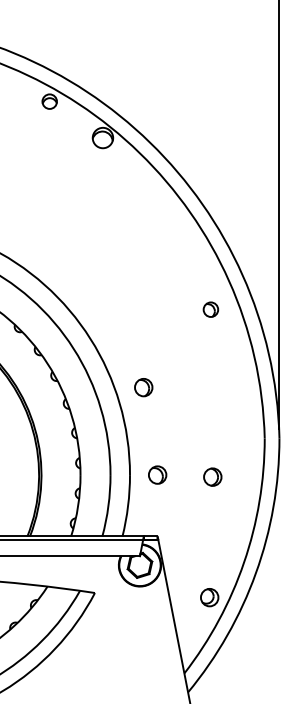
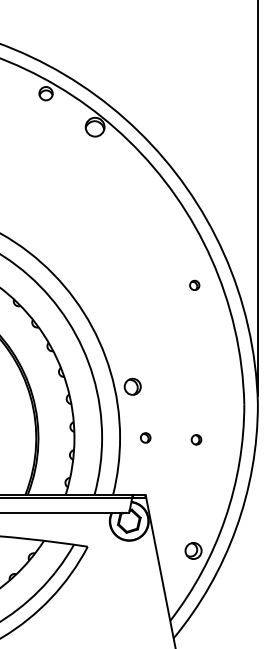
part: (210, 309) -> (194, 285), size x0.7
part: (143, 387) -> (132, 386), moved
part: (157, 474) -> (145, 437), size x0.6
part: (212, 476) -> (196, 439), size x0.6

